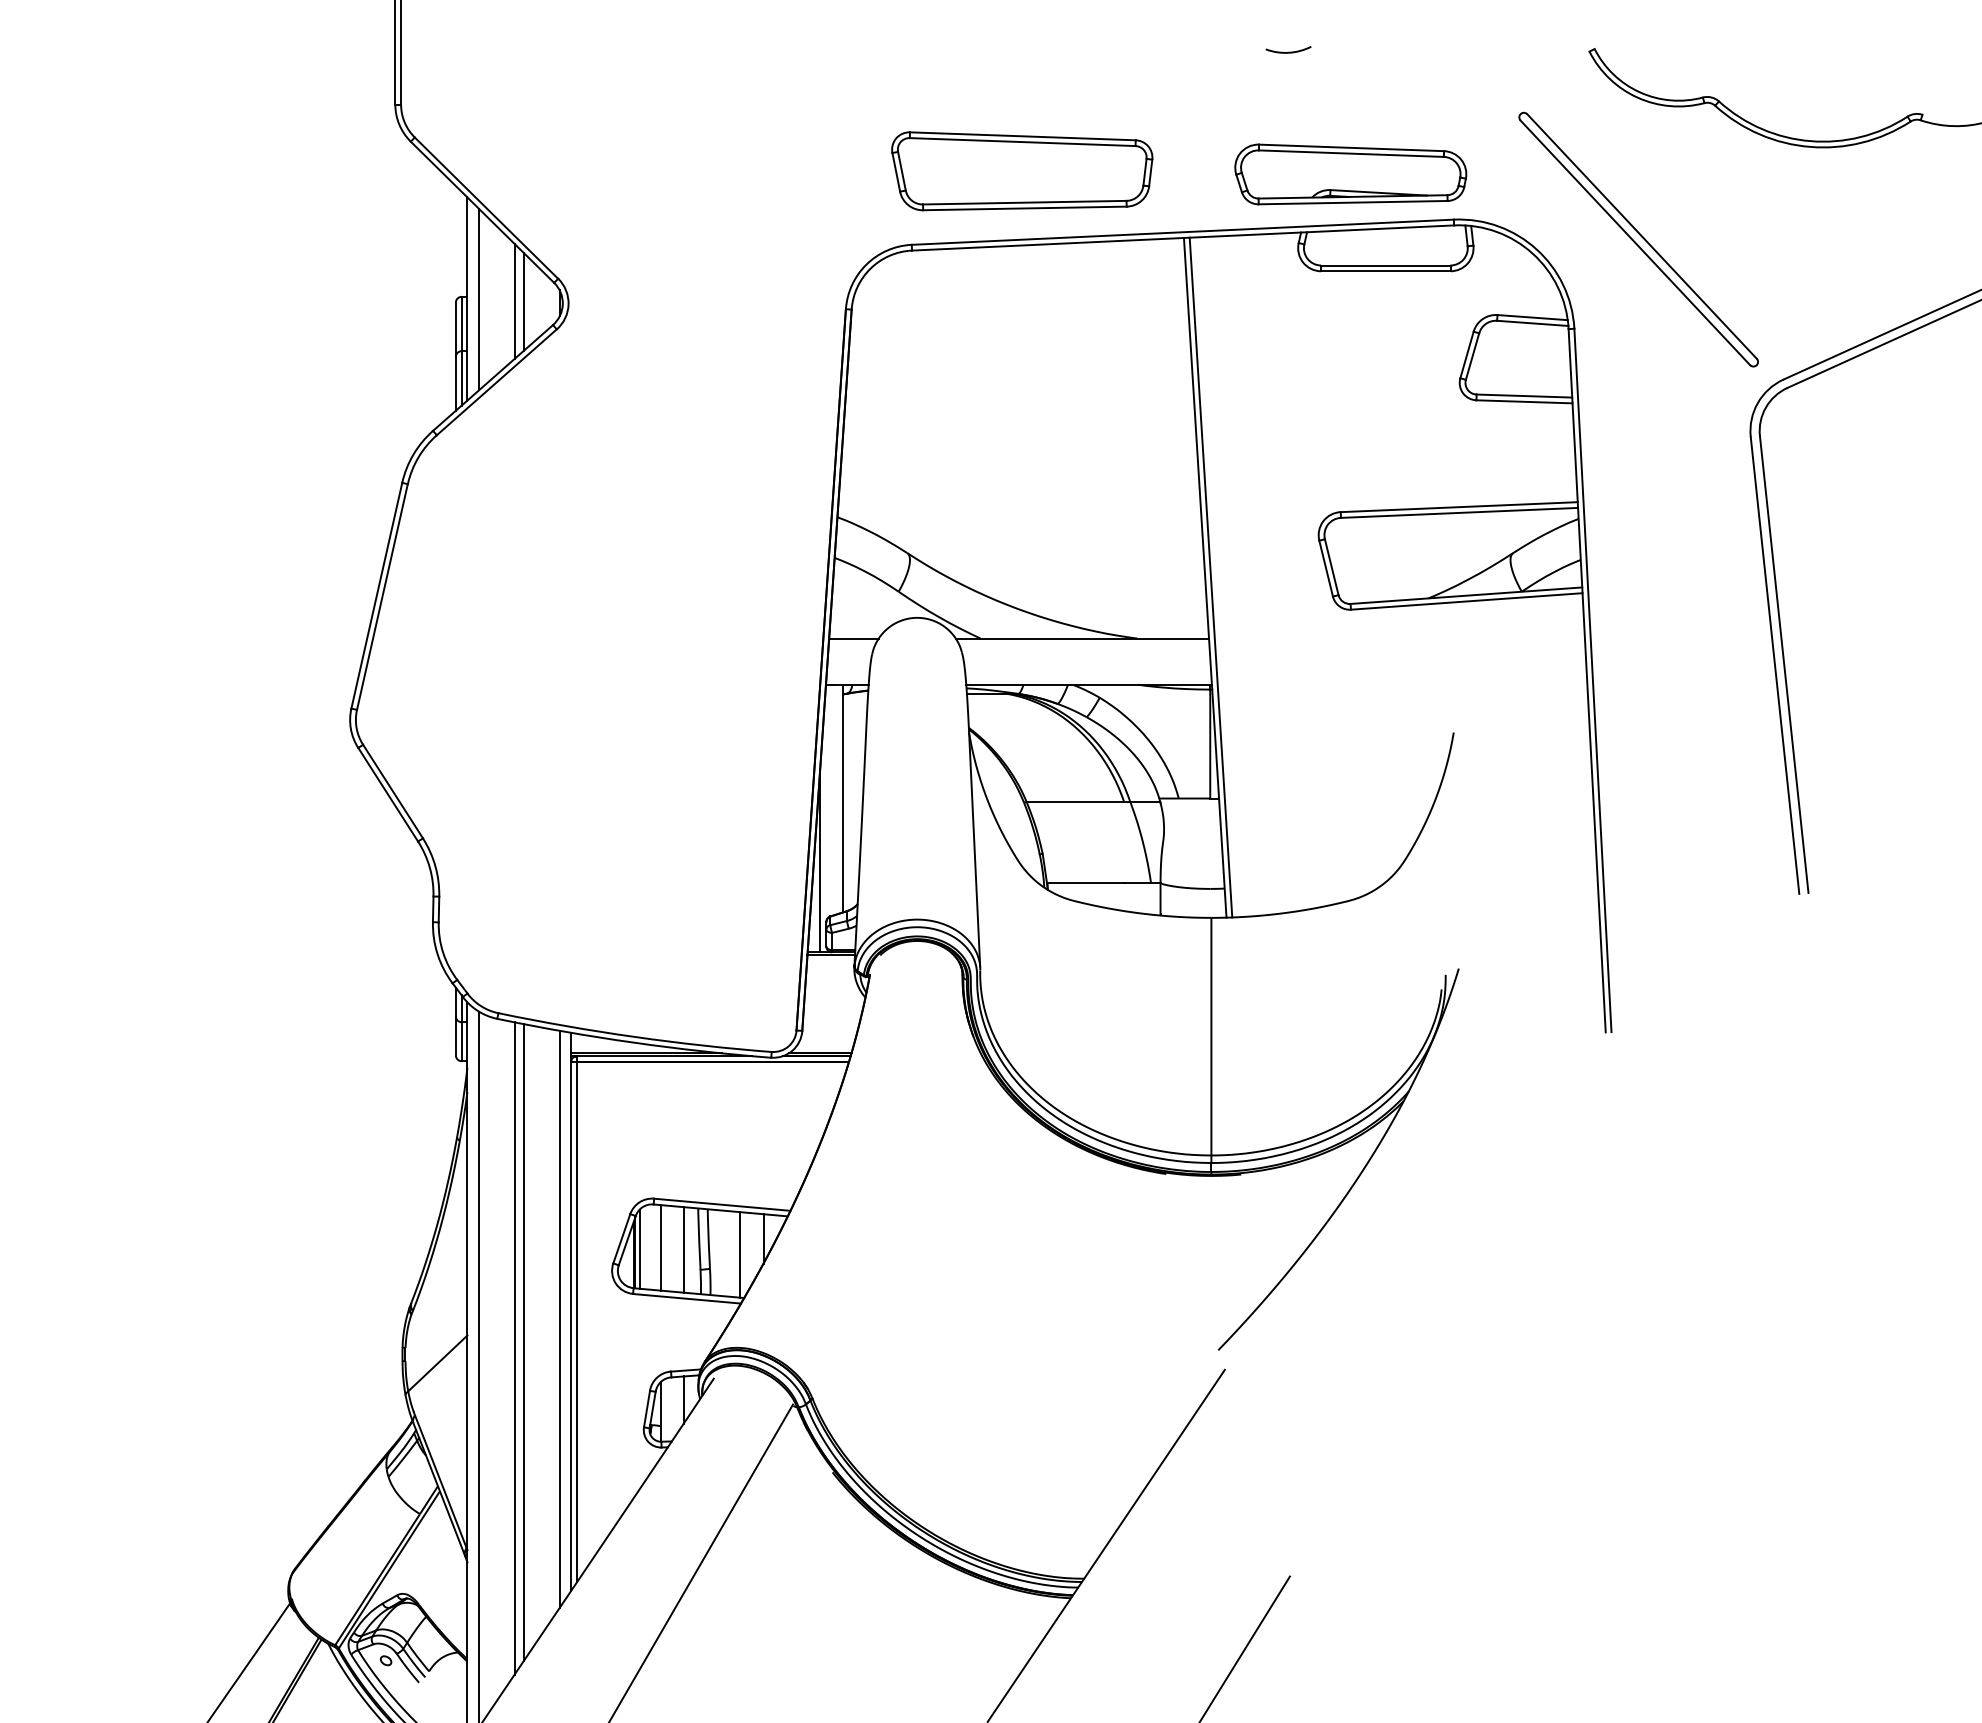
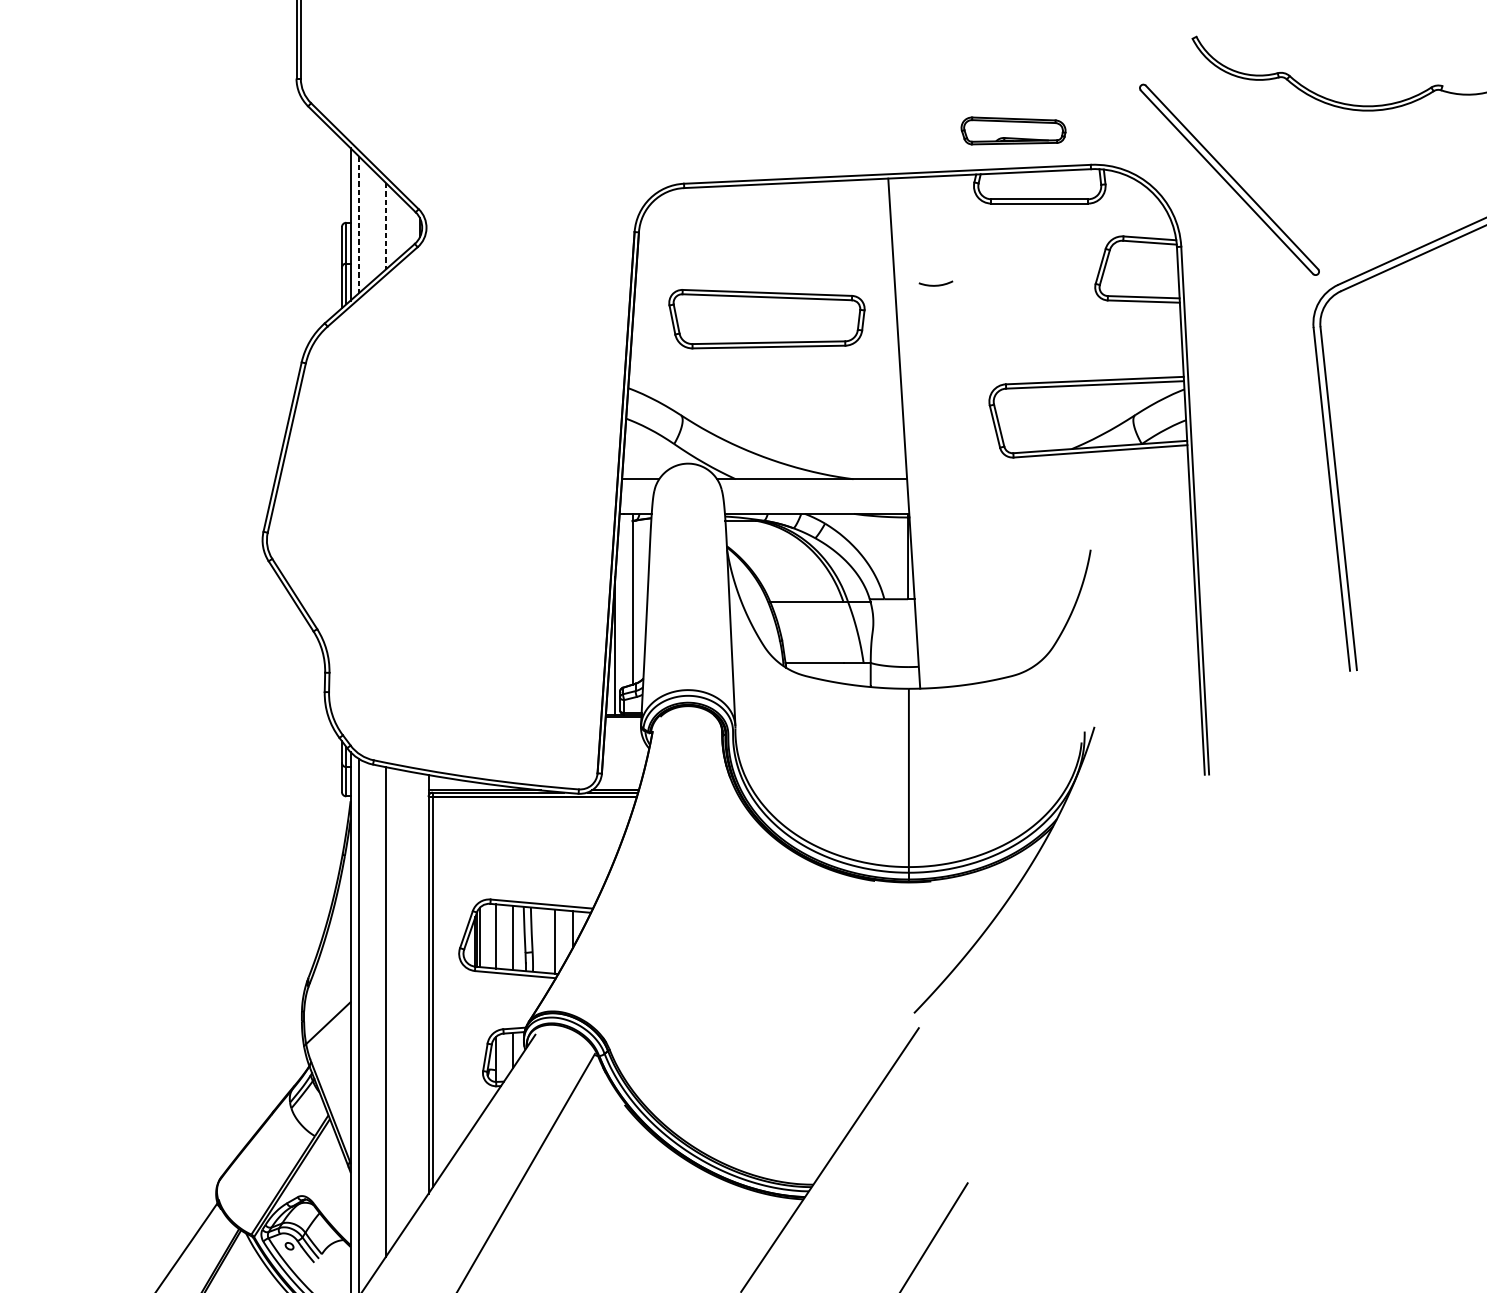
arc: (1288, 51) -> (935, 284), moved
part: (1022, 171) -> (767, 319), moved
part: (1350, 174) -> (1013, 130), size x0.6
line: (478, 299) -> (358, 224), solid -> dashed
line: (514, 301) -> (385, 226), solid -> dashed
line: (523, 301) -> (392, 226), removed
line: (1210, 577) -> (908, 433), removed
line: (559, 1318) -> (419, 989), removed
line: (523, 1342) -> (392, 1007), removed

